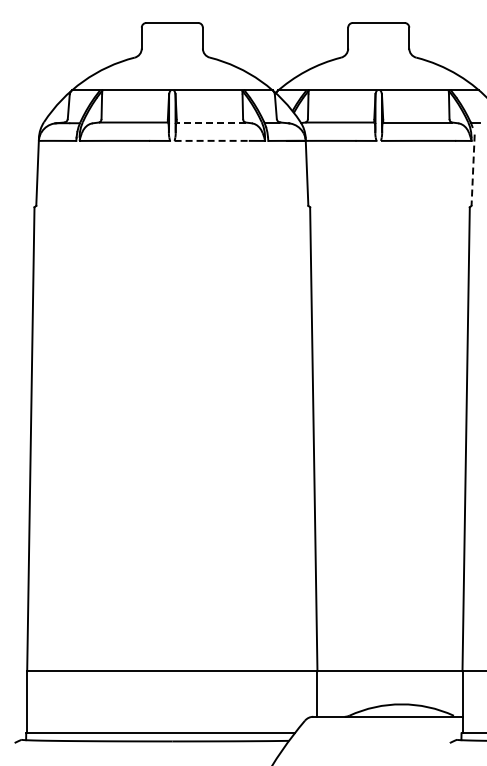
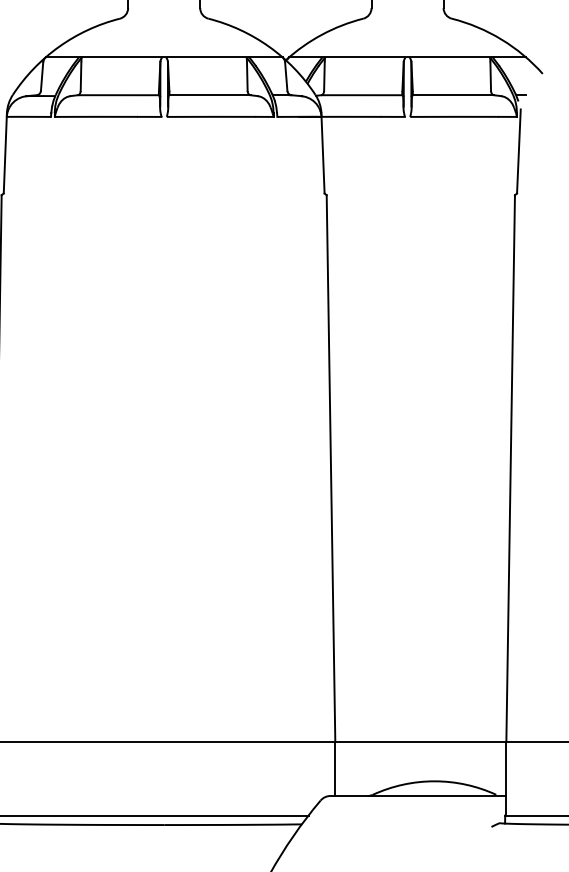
line: (210, 122) -> (209, 95), dashed -> solid
line: (212, 140) -> (211, 116), dashed -> solid
line: (473, 170) -> (519, 151), dashed -> solid

